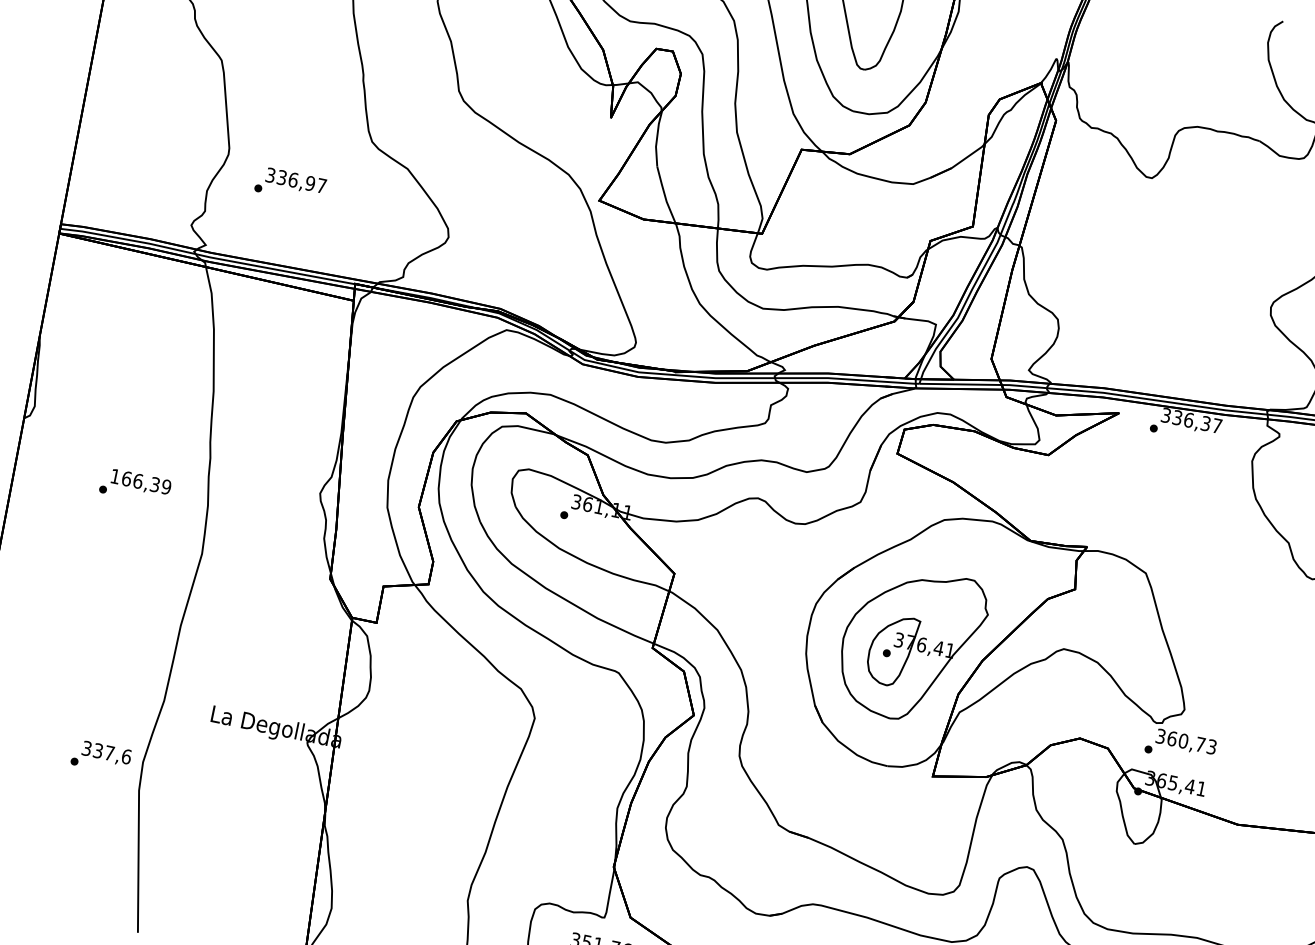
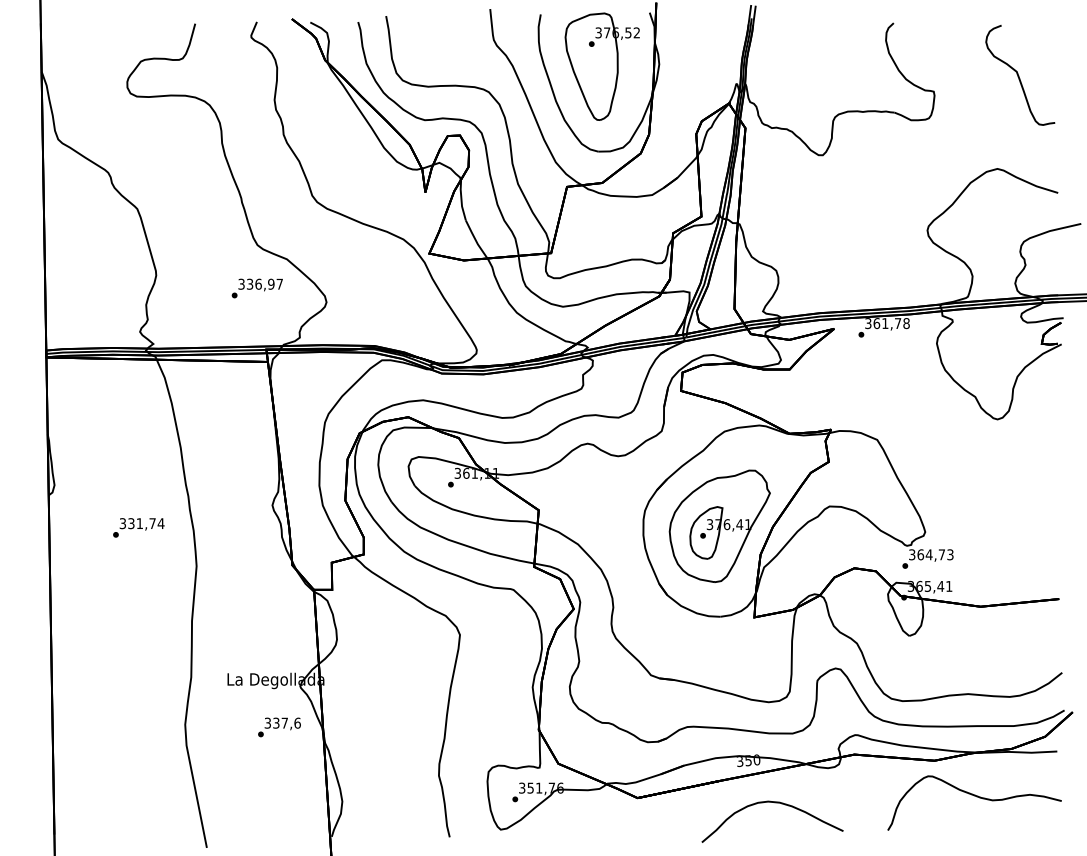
text: (289, 185) -> (256, 288), moved
text: (1197, 421) -> (891, 323), 336,37 -> 361,78
text: (140, 481) -> (141, 523), 166,39 -> 331,74
text: (1182, 740) -> (928, 554), 360,73 -> 364,73
text: (101, 757) -> (279, 727), moved

